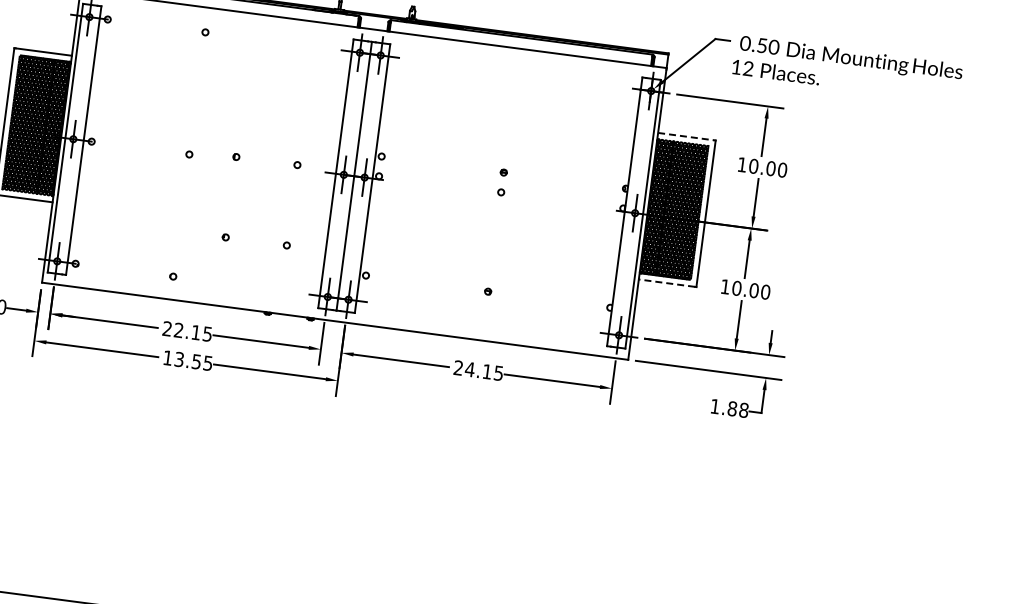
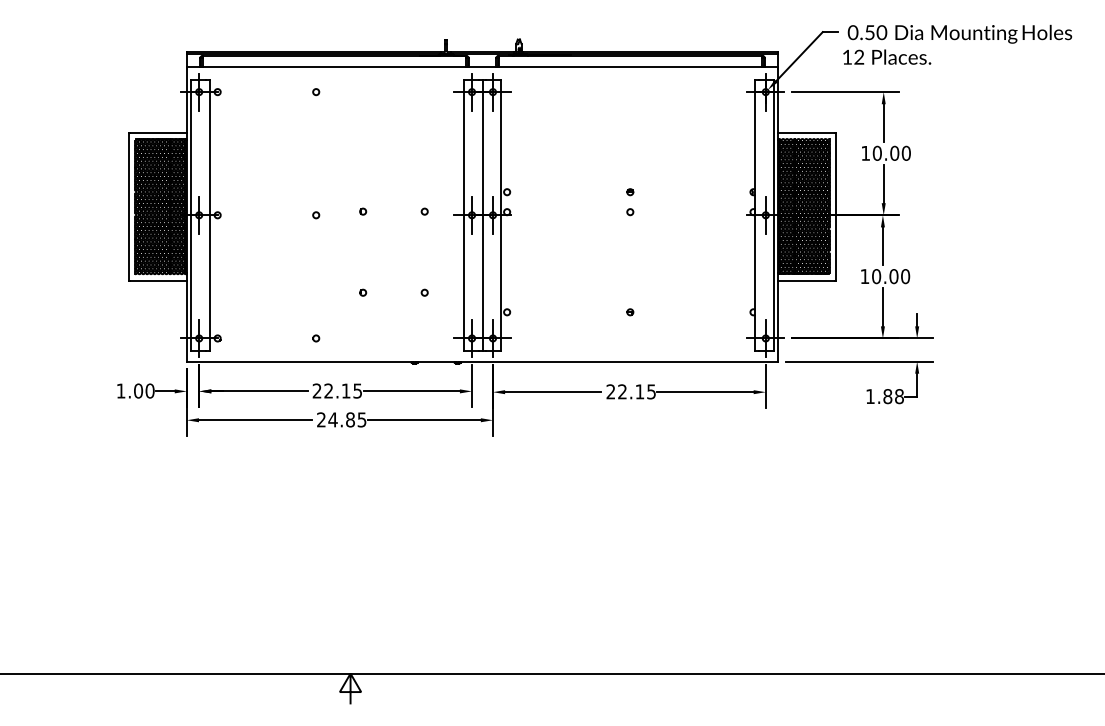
line: (686, 136) -> (806, 132), dashed -> solid
line: (665, 283) -> (805, 280), dashed -> solid
text: (181, 359) -> (335, 419), 13.55 -> 24.85
text: (470, 369) -> (622, 391), 24.15 -> 22.15

